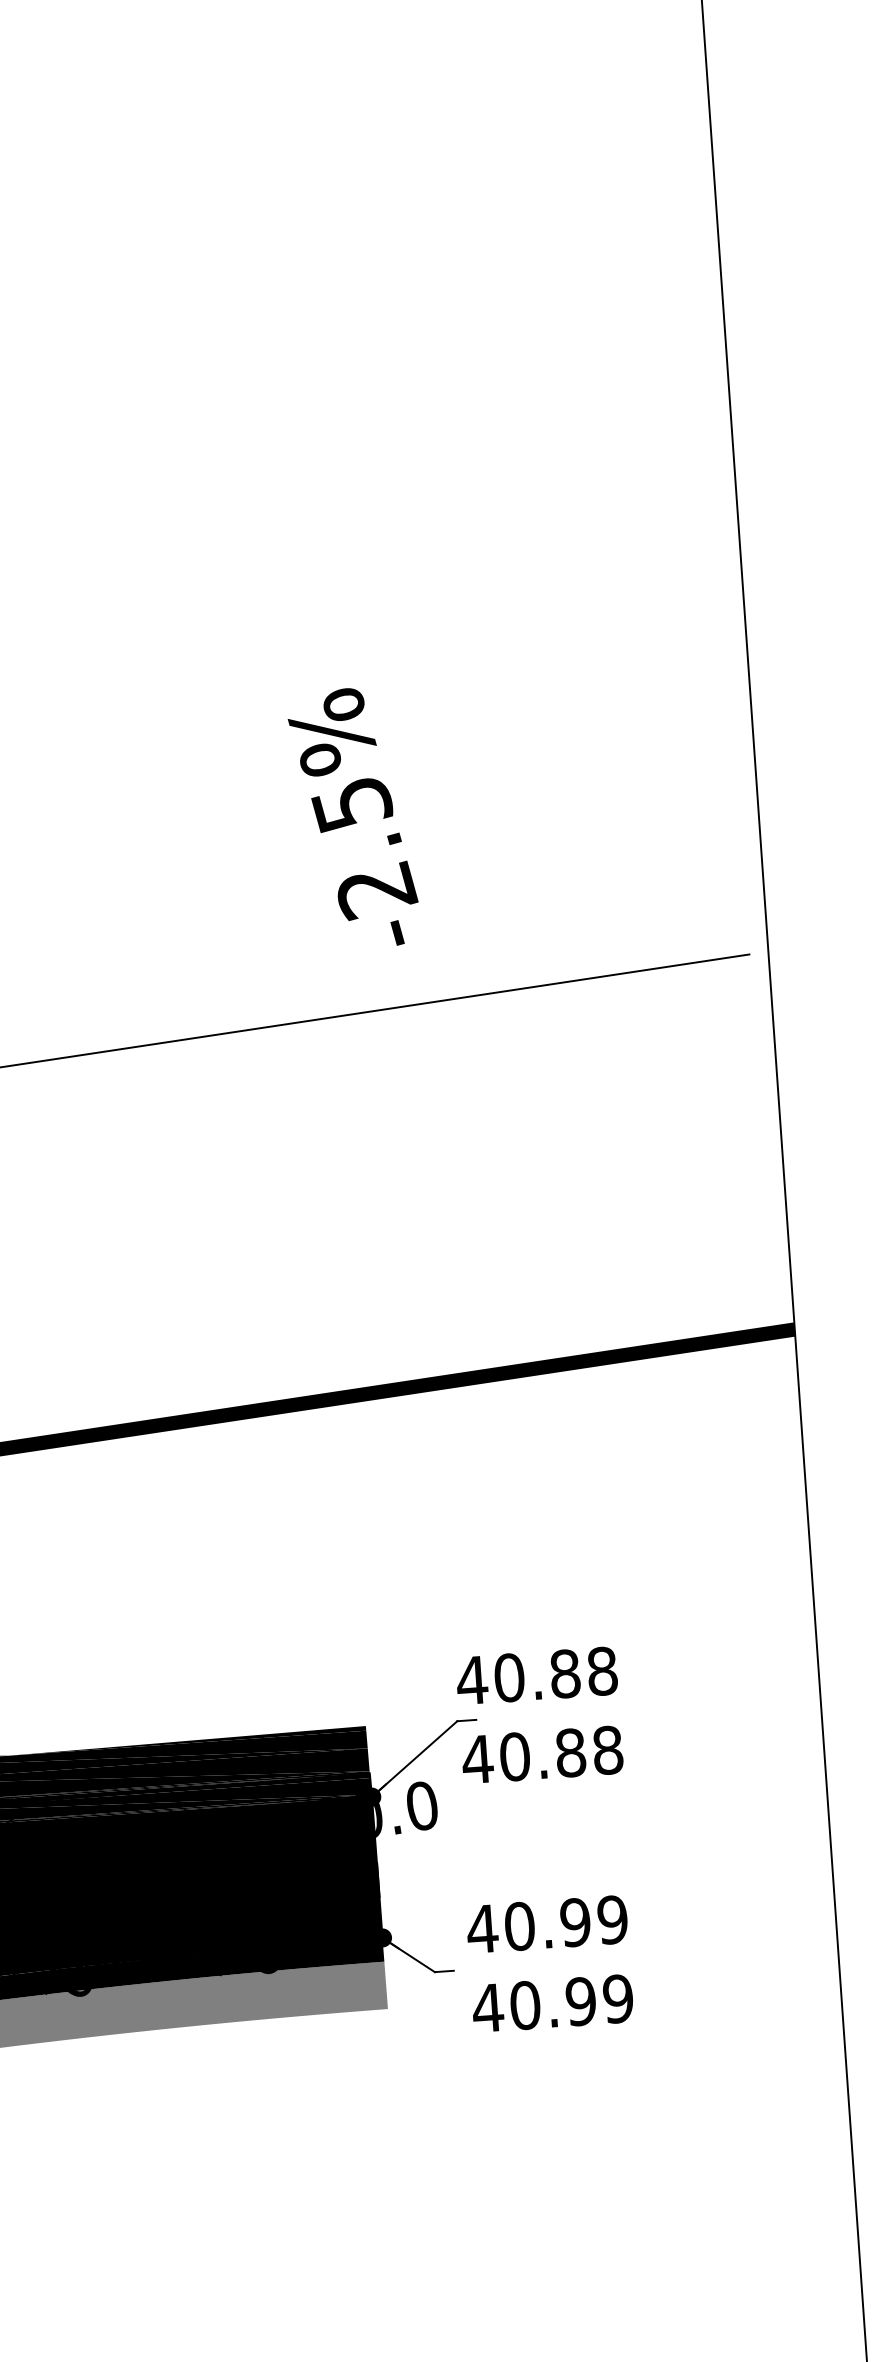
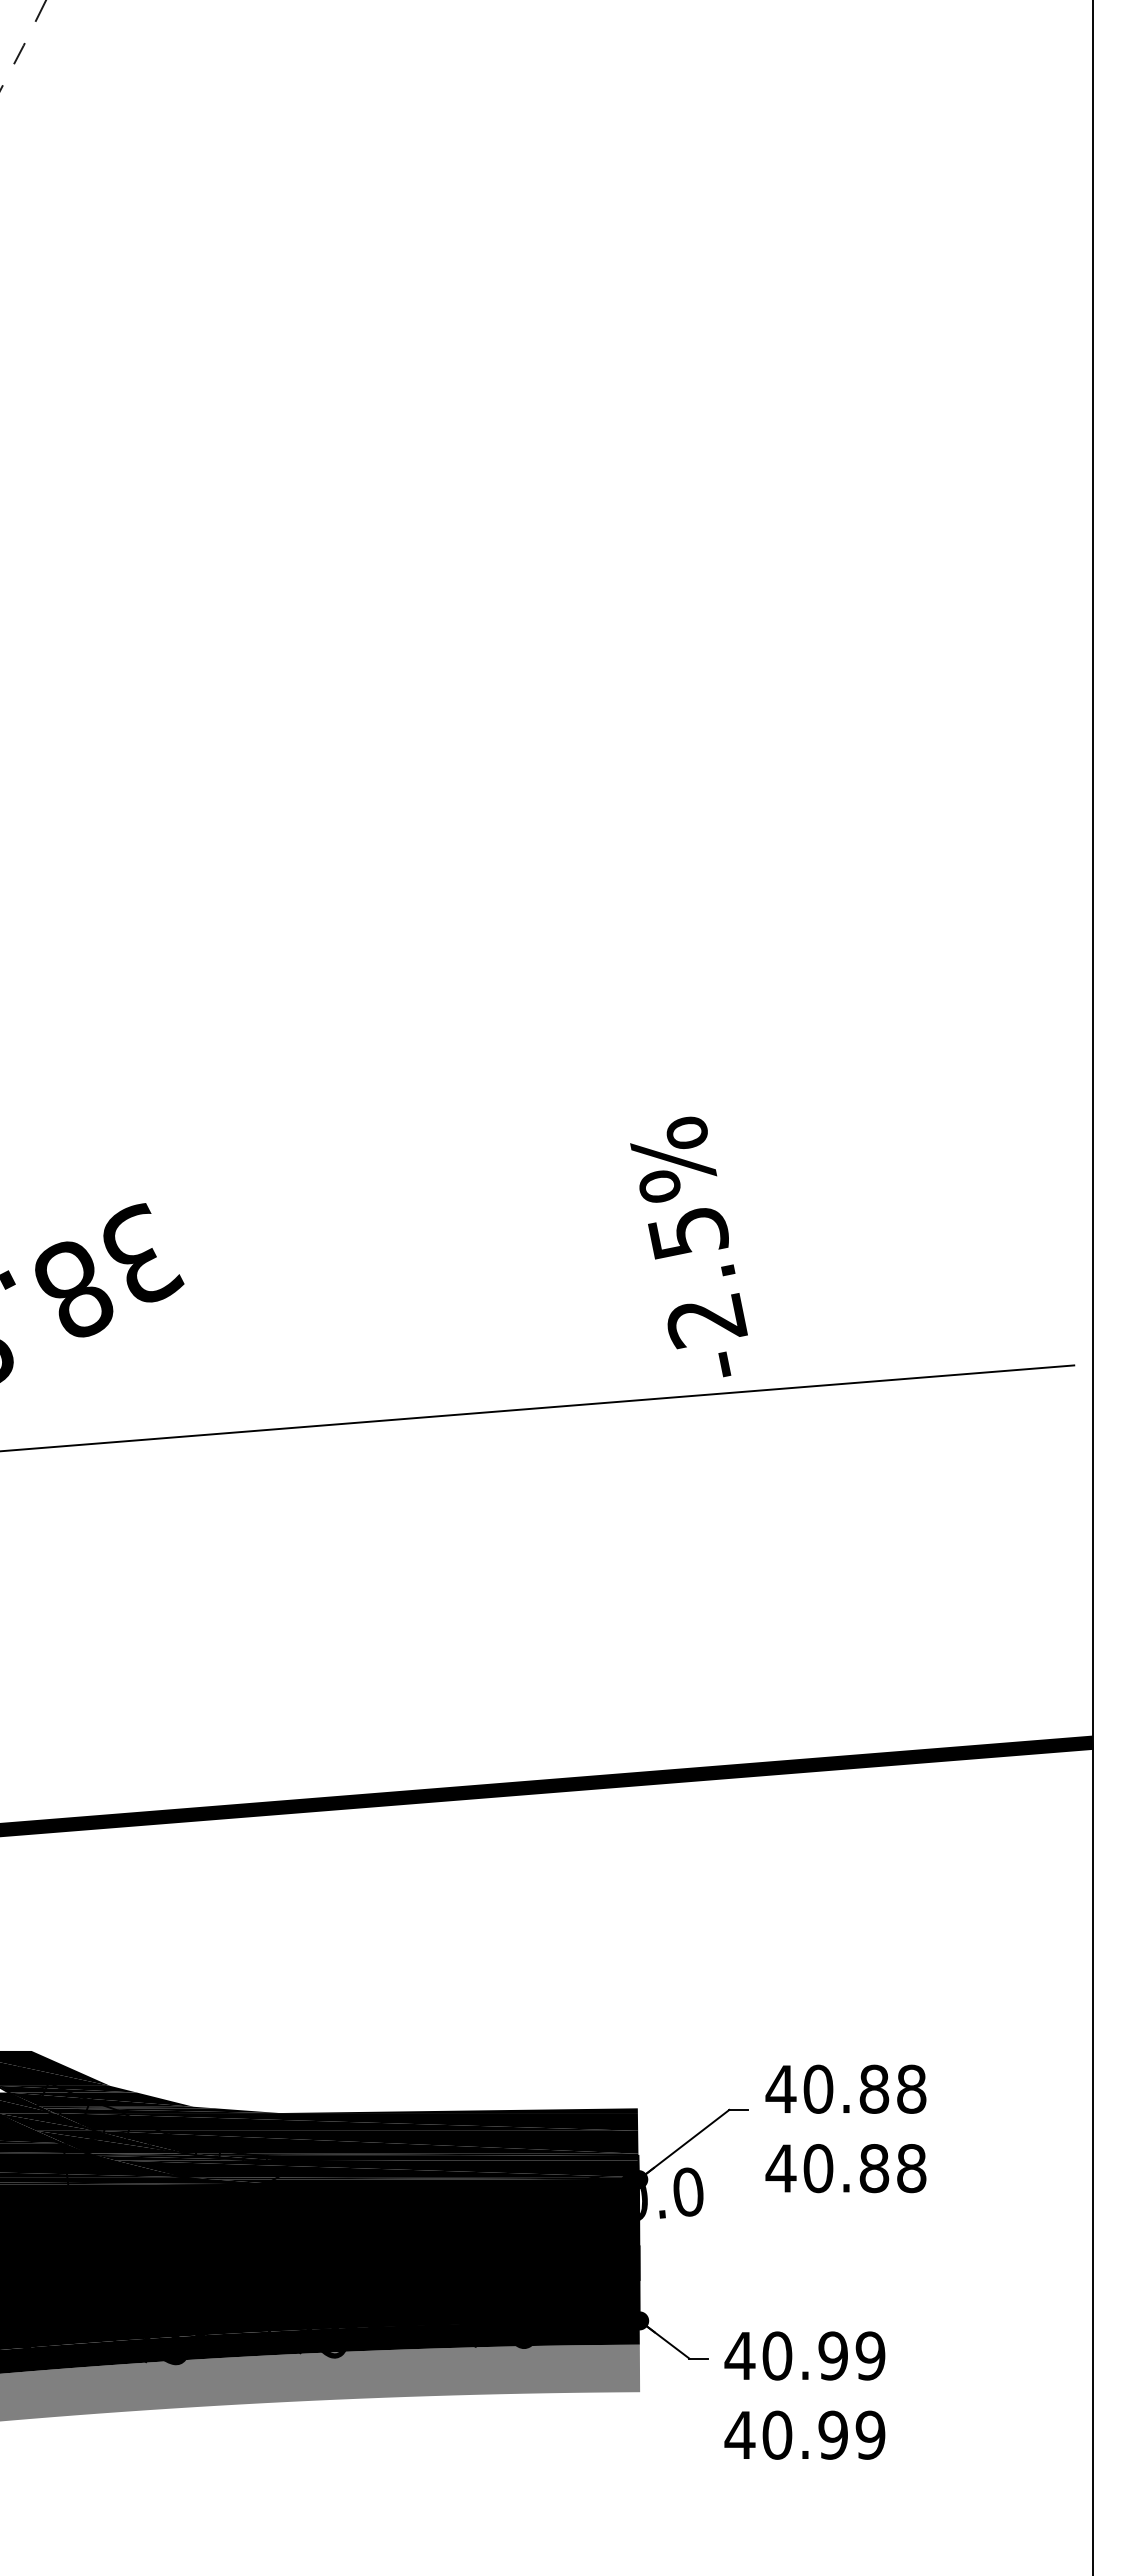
text: (353, 817) -> (688, 1246), moved
text: (539, 1715) -> (845, 2128), moved
text: (549, 1963) -> (804, 2395), moved

